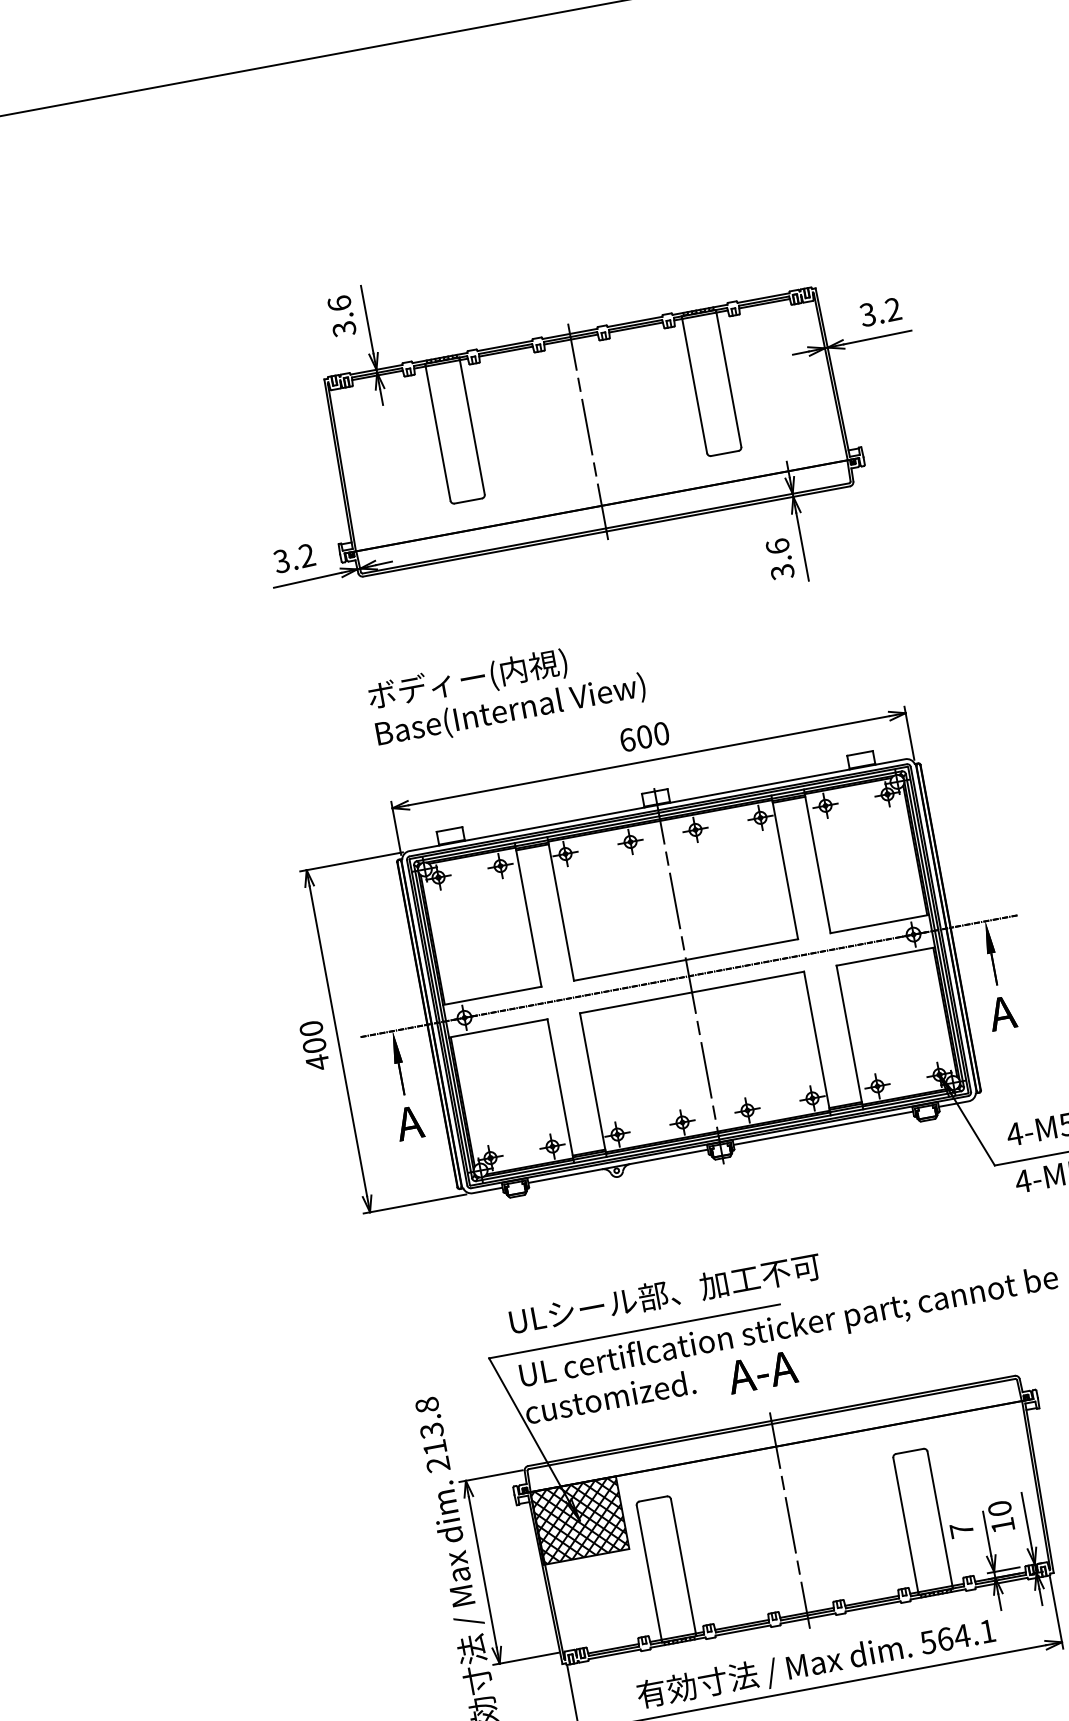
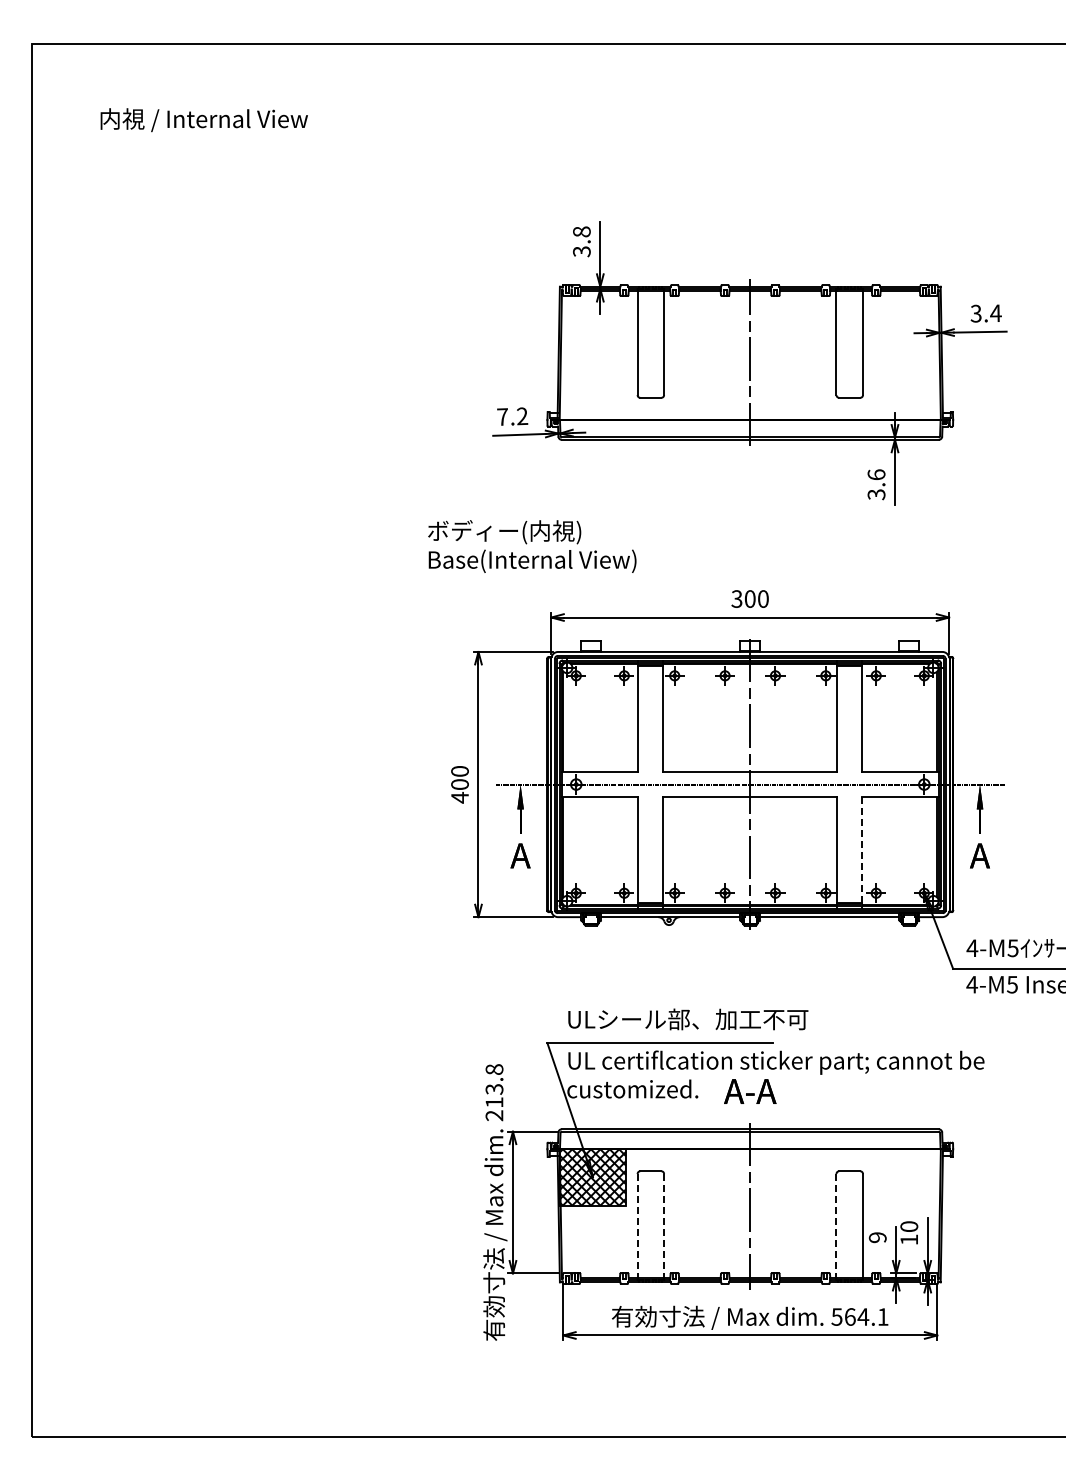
text: (339, 303) -> (581, 231), 3.6 -> 3.8
text: (892, 309) -> (995, 313), 3.2 -> 3.4
text: (281, 560) -> (502, 416), 3.2 -> 7.2
text: (507, 692) -> (532, 546), moved
text: (626, 739) -> (736, 598), 600 -> 300
line: (850, 1037) -> (862, 852), solid -> dashed
line: (906, 1527) -> (836, 1227), solid -> dashed
text: (961, 1530) -> (877, 1237), 7 -> 9
line: (684, 1568) -> (664, 1227), solid -> dashed
line: (649, 1574) -> (637, 1227), solid -> dashed

